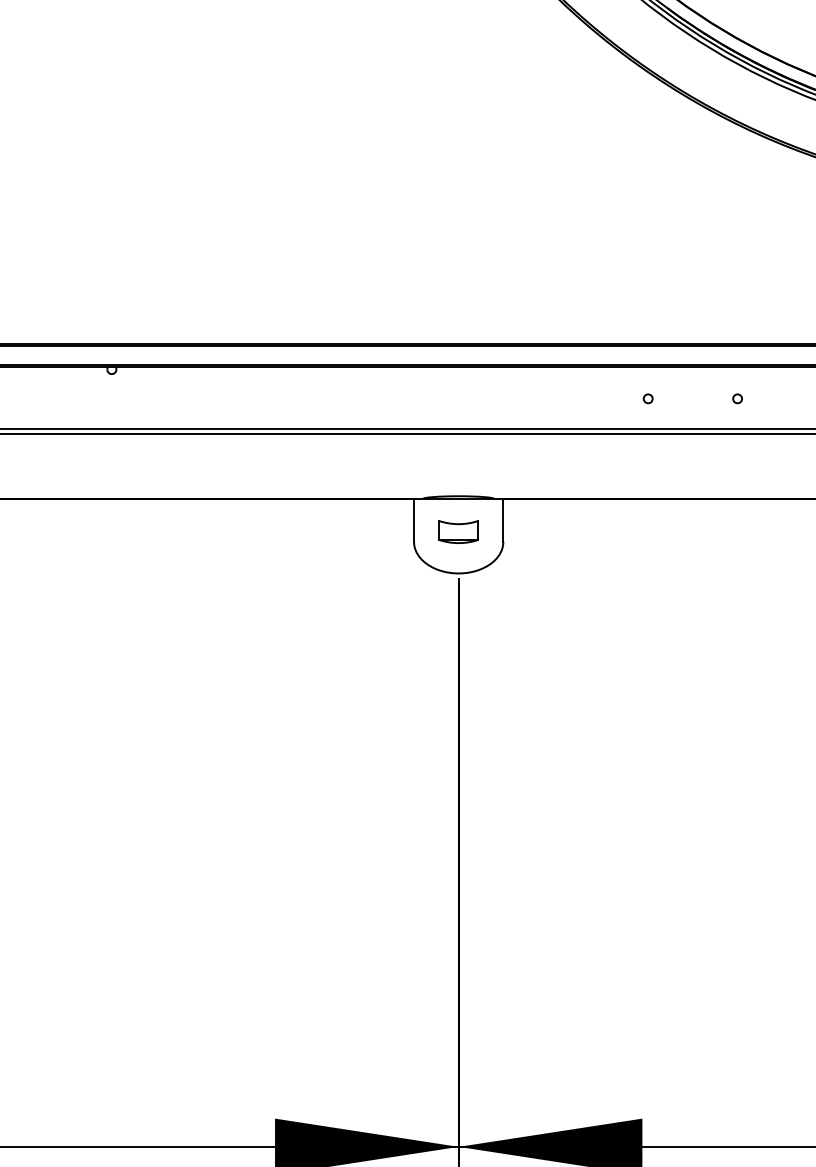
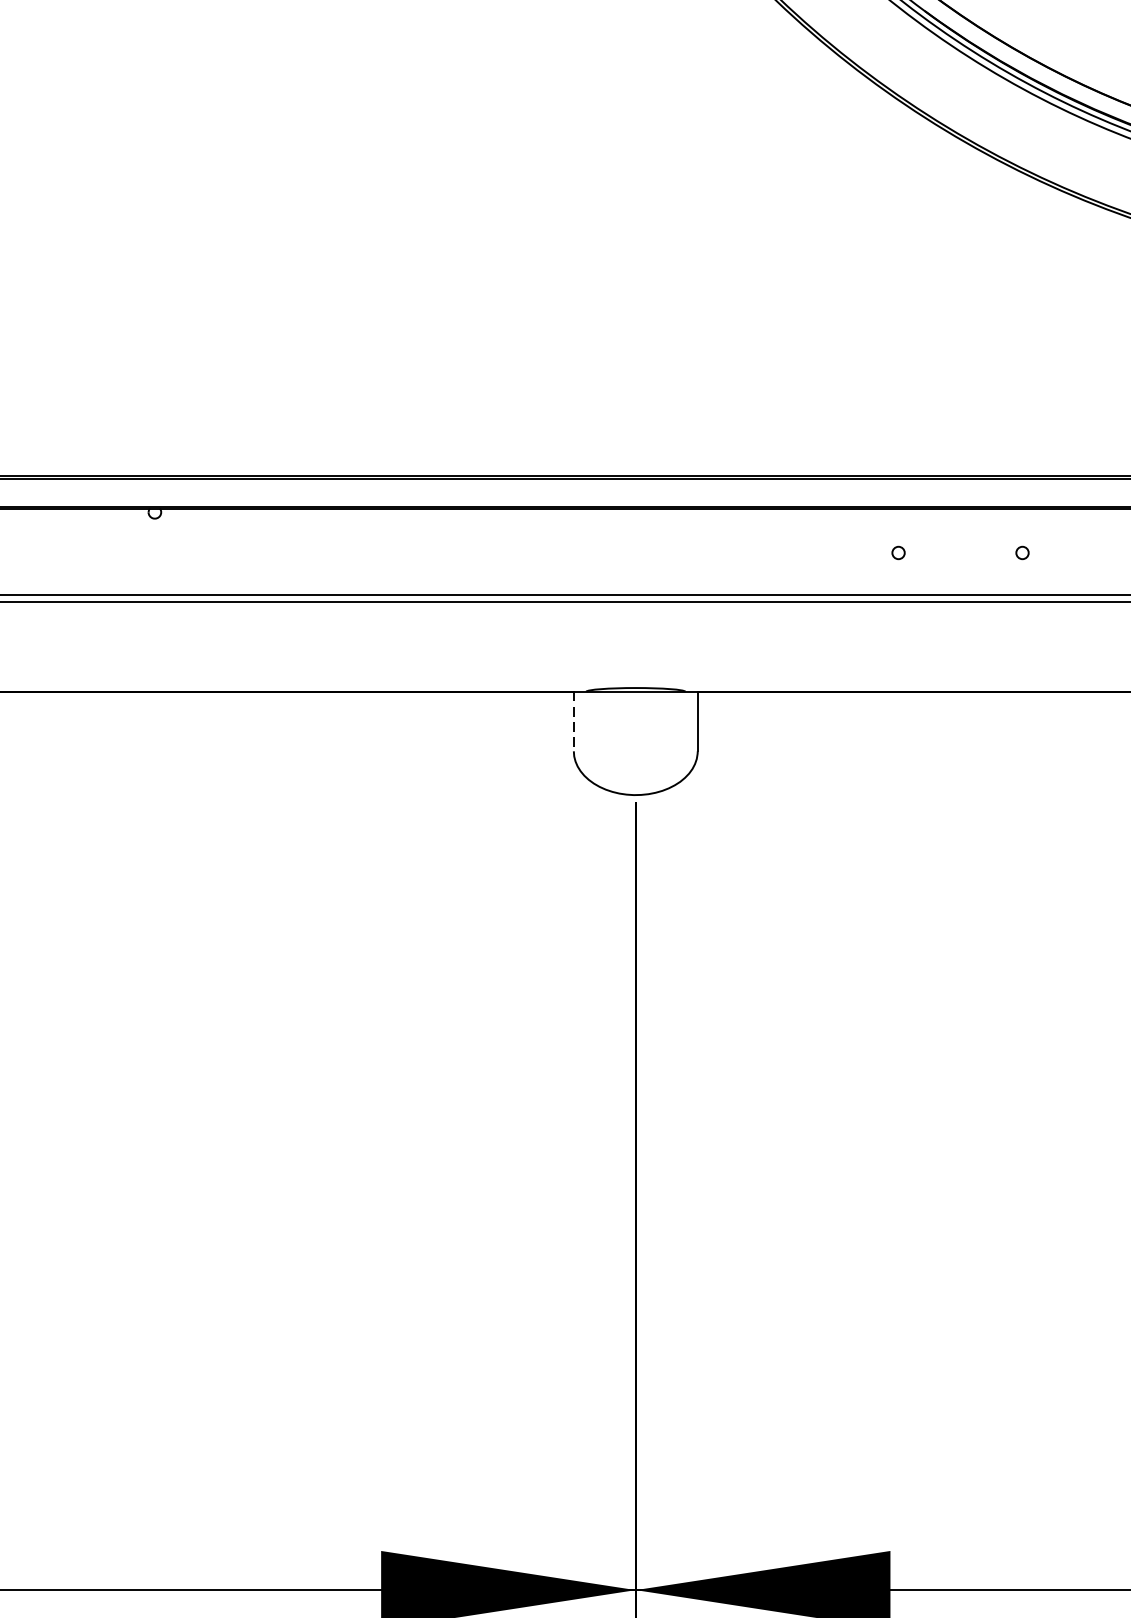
line: (414, 520) -> (574, 721), solid -> dashed
part: (458, 531) -> (635, 736), removed

